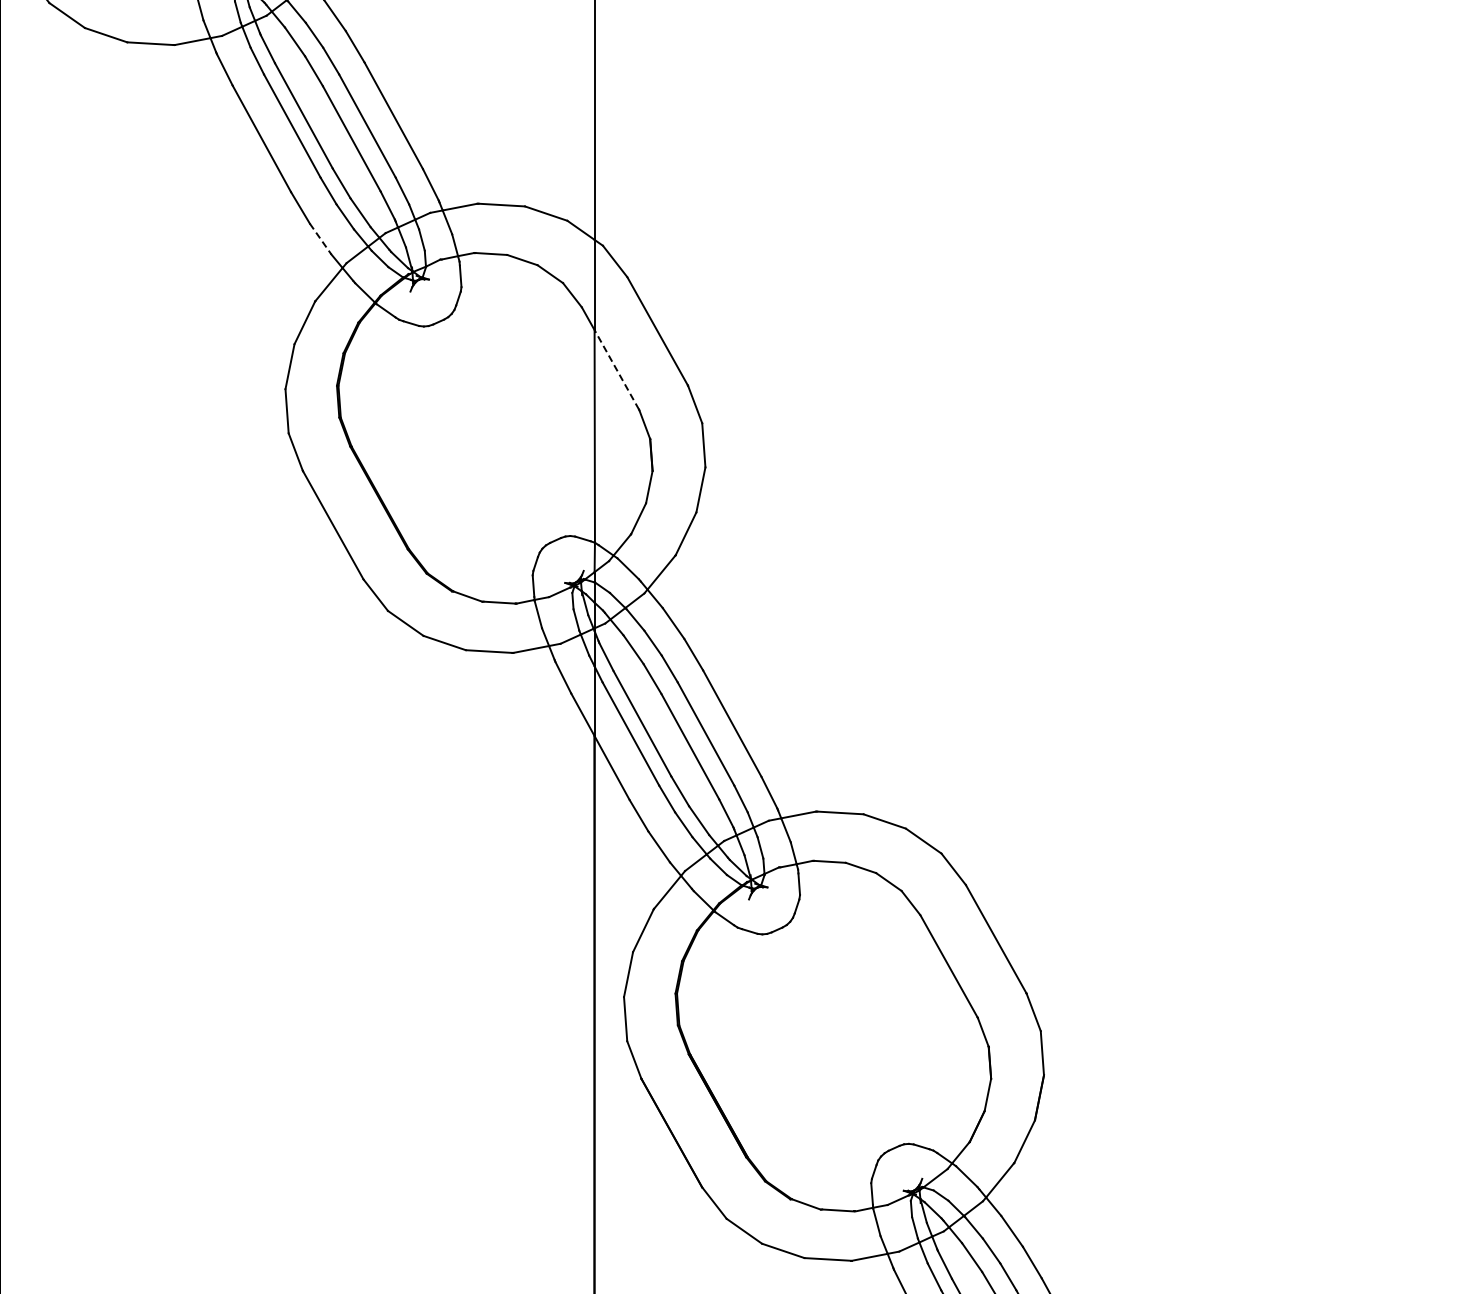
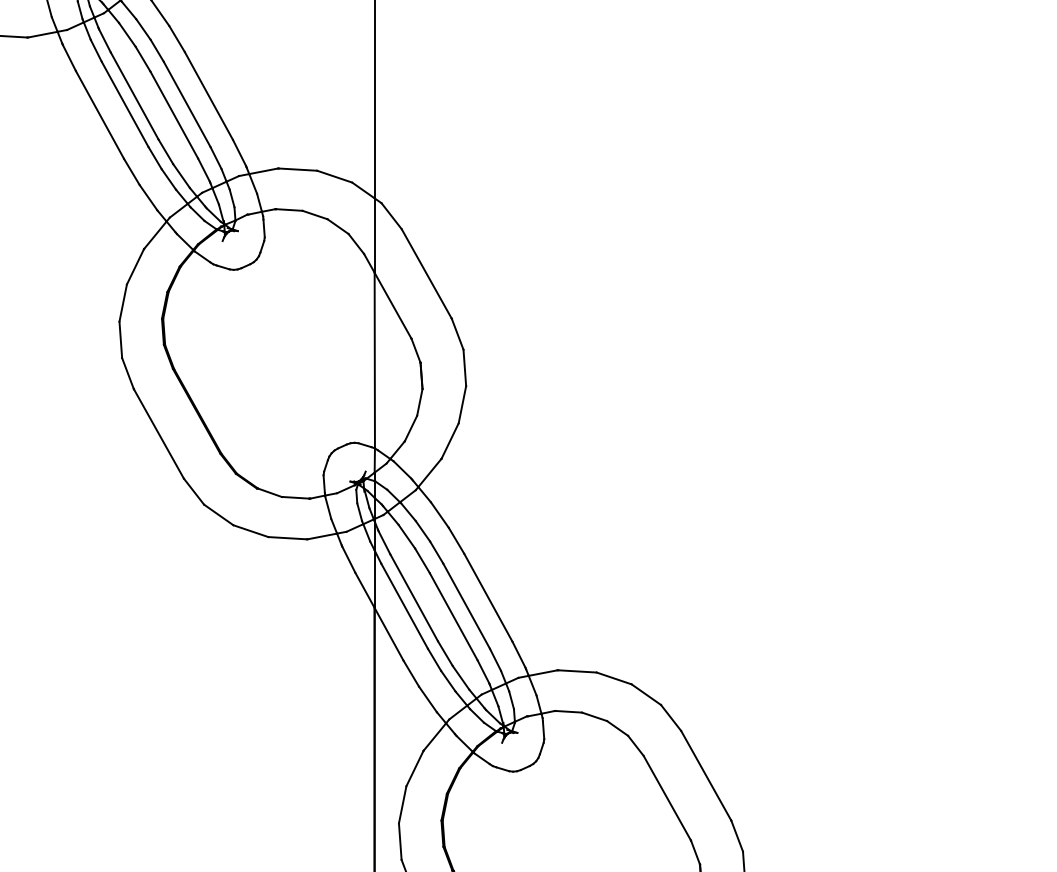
line: (320, 239) -> (148, 198), dashed -> solid
line: (616, 369) -> (392, 305), dashed -> solid

